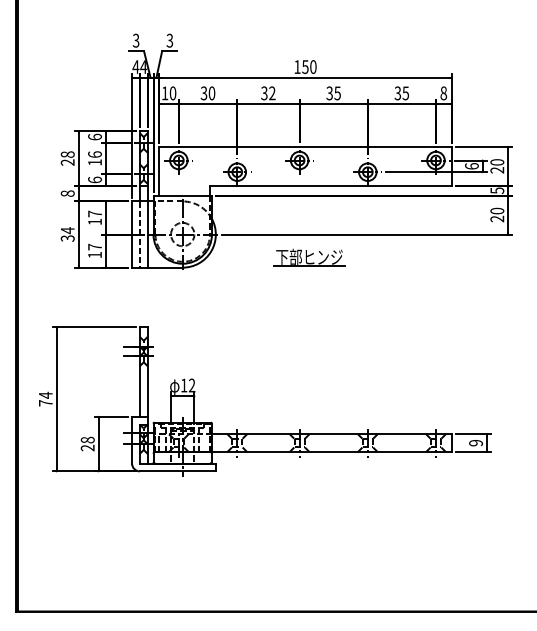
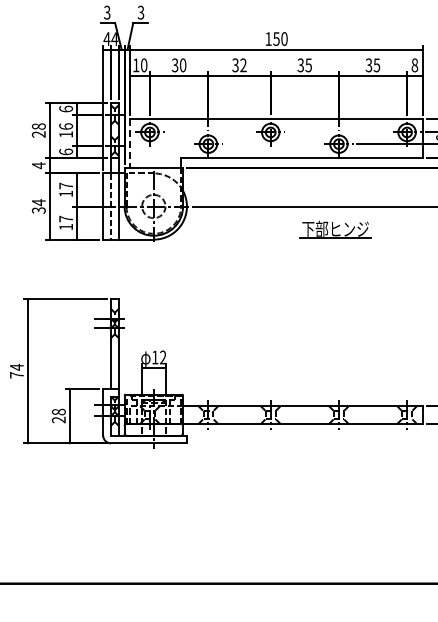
line: (159, 171) -> (130, 143), solid -> dashed
text: (67, 193) -> (38, 165), 8 -> 4
part: (309, 257) -> (335, 229), moved

